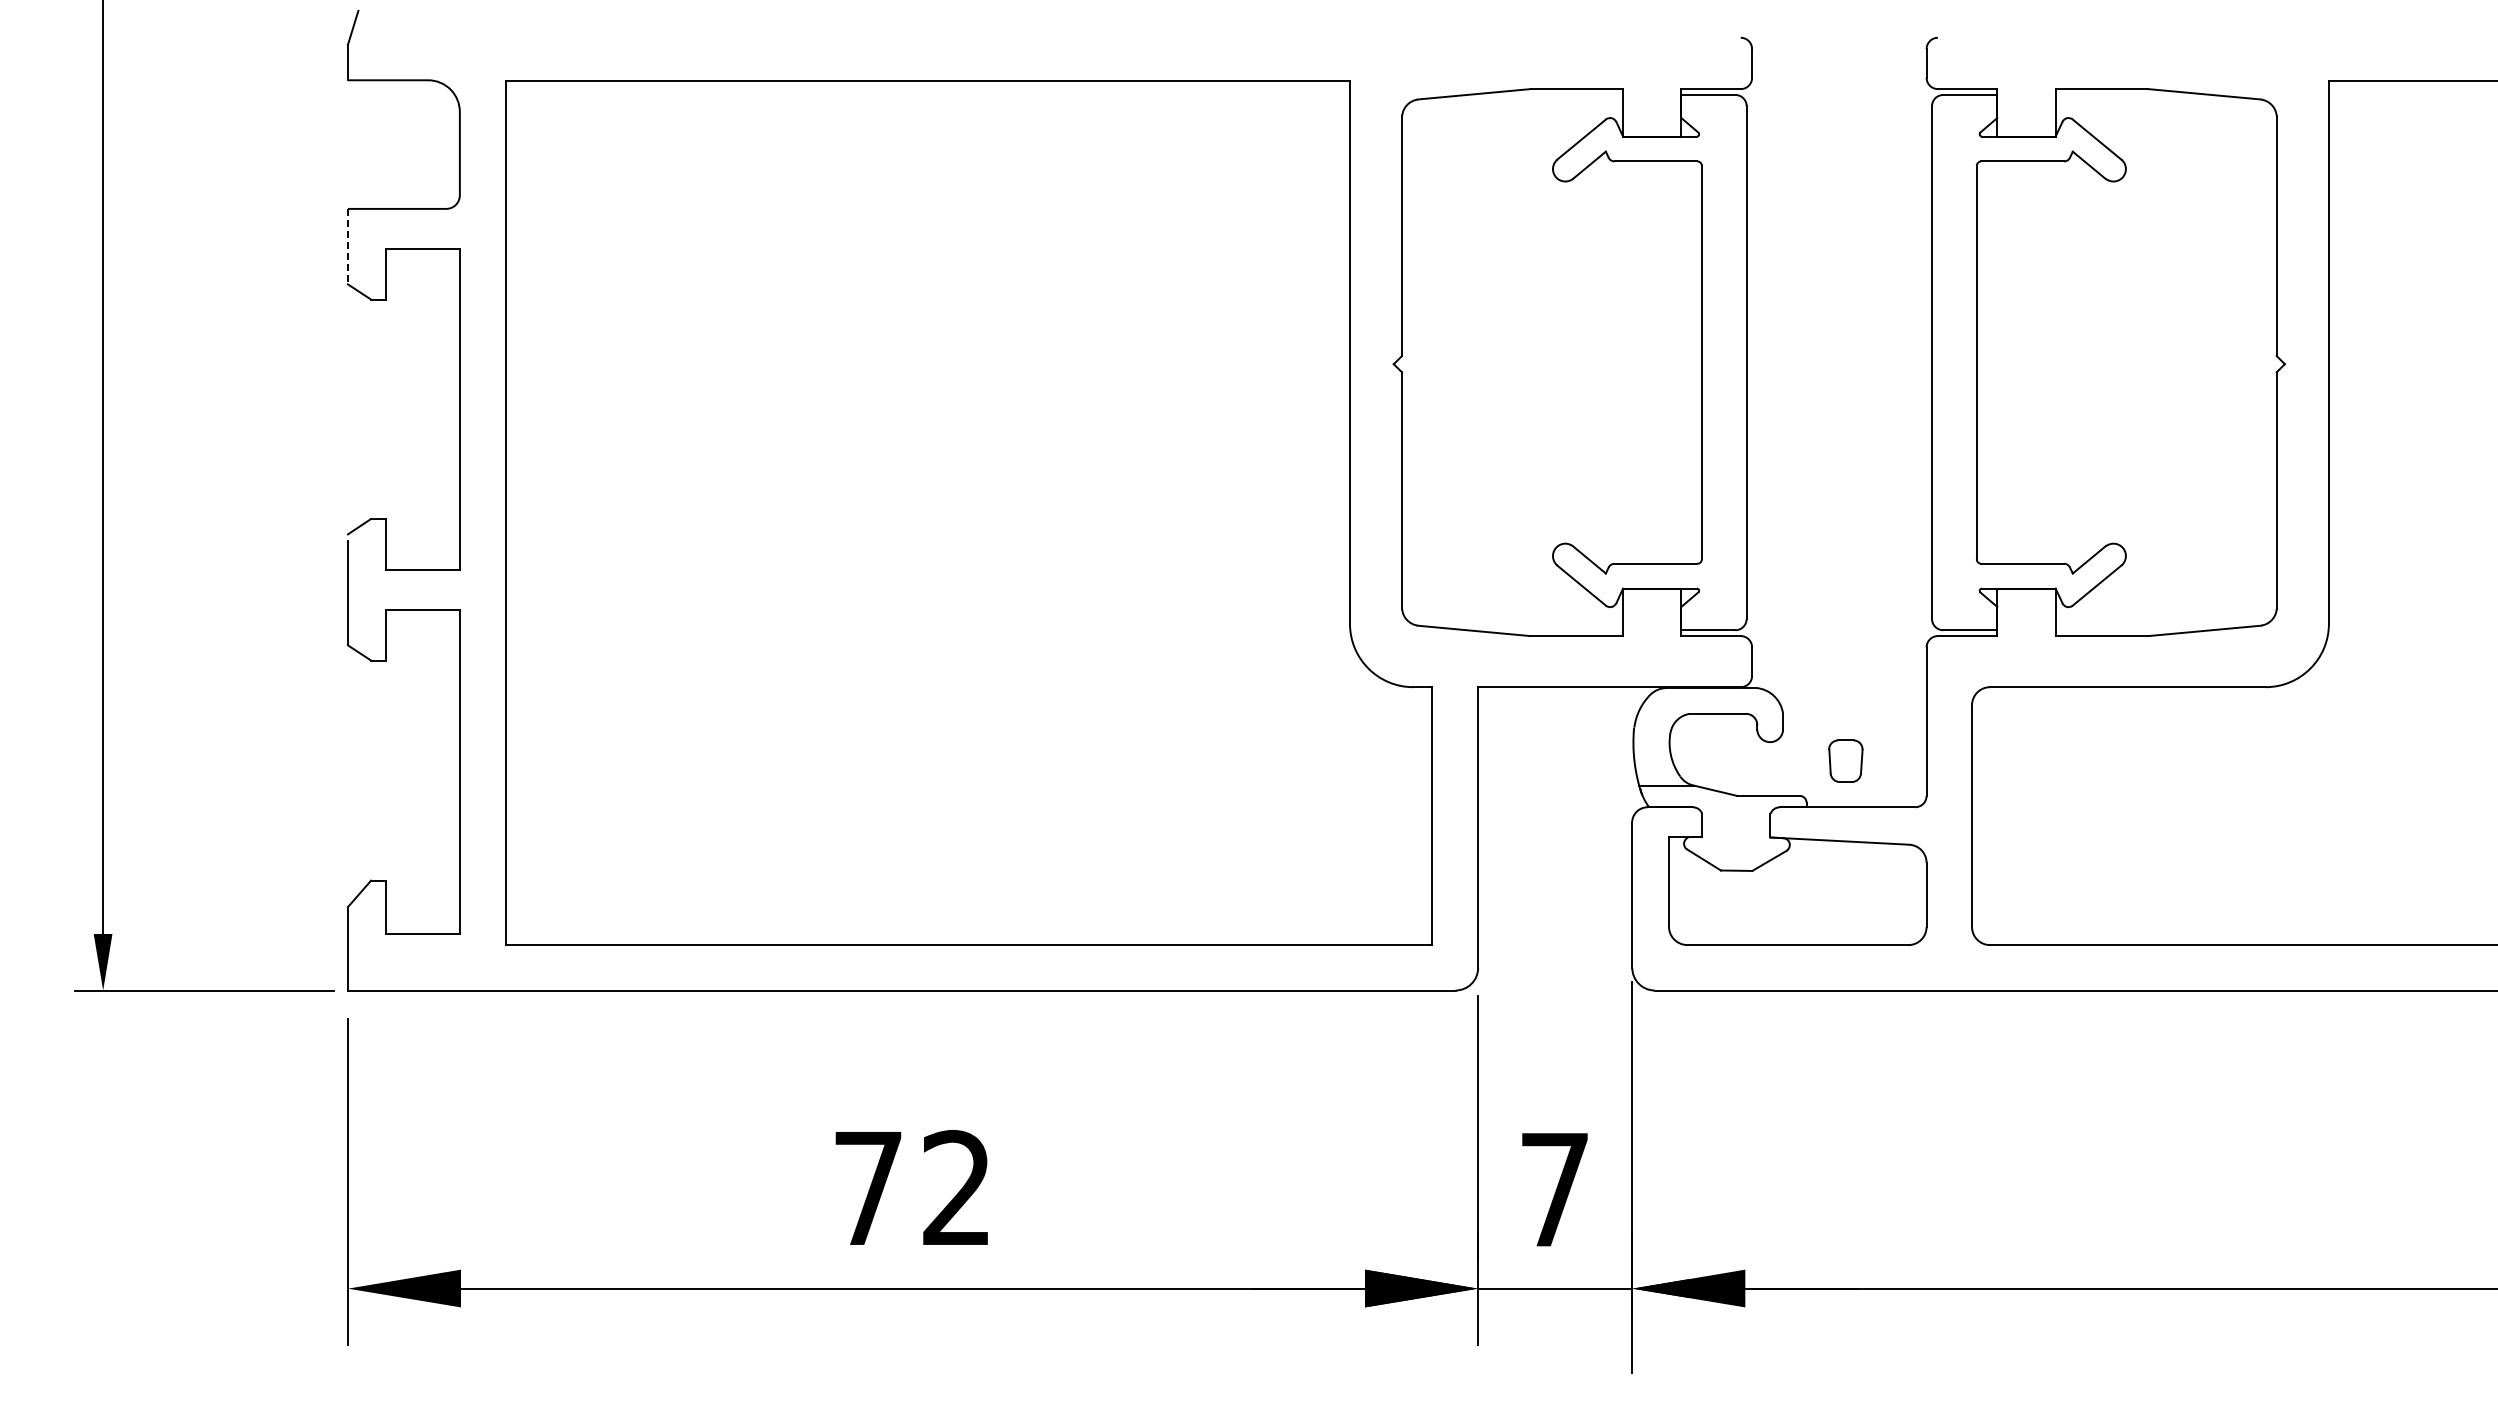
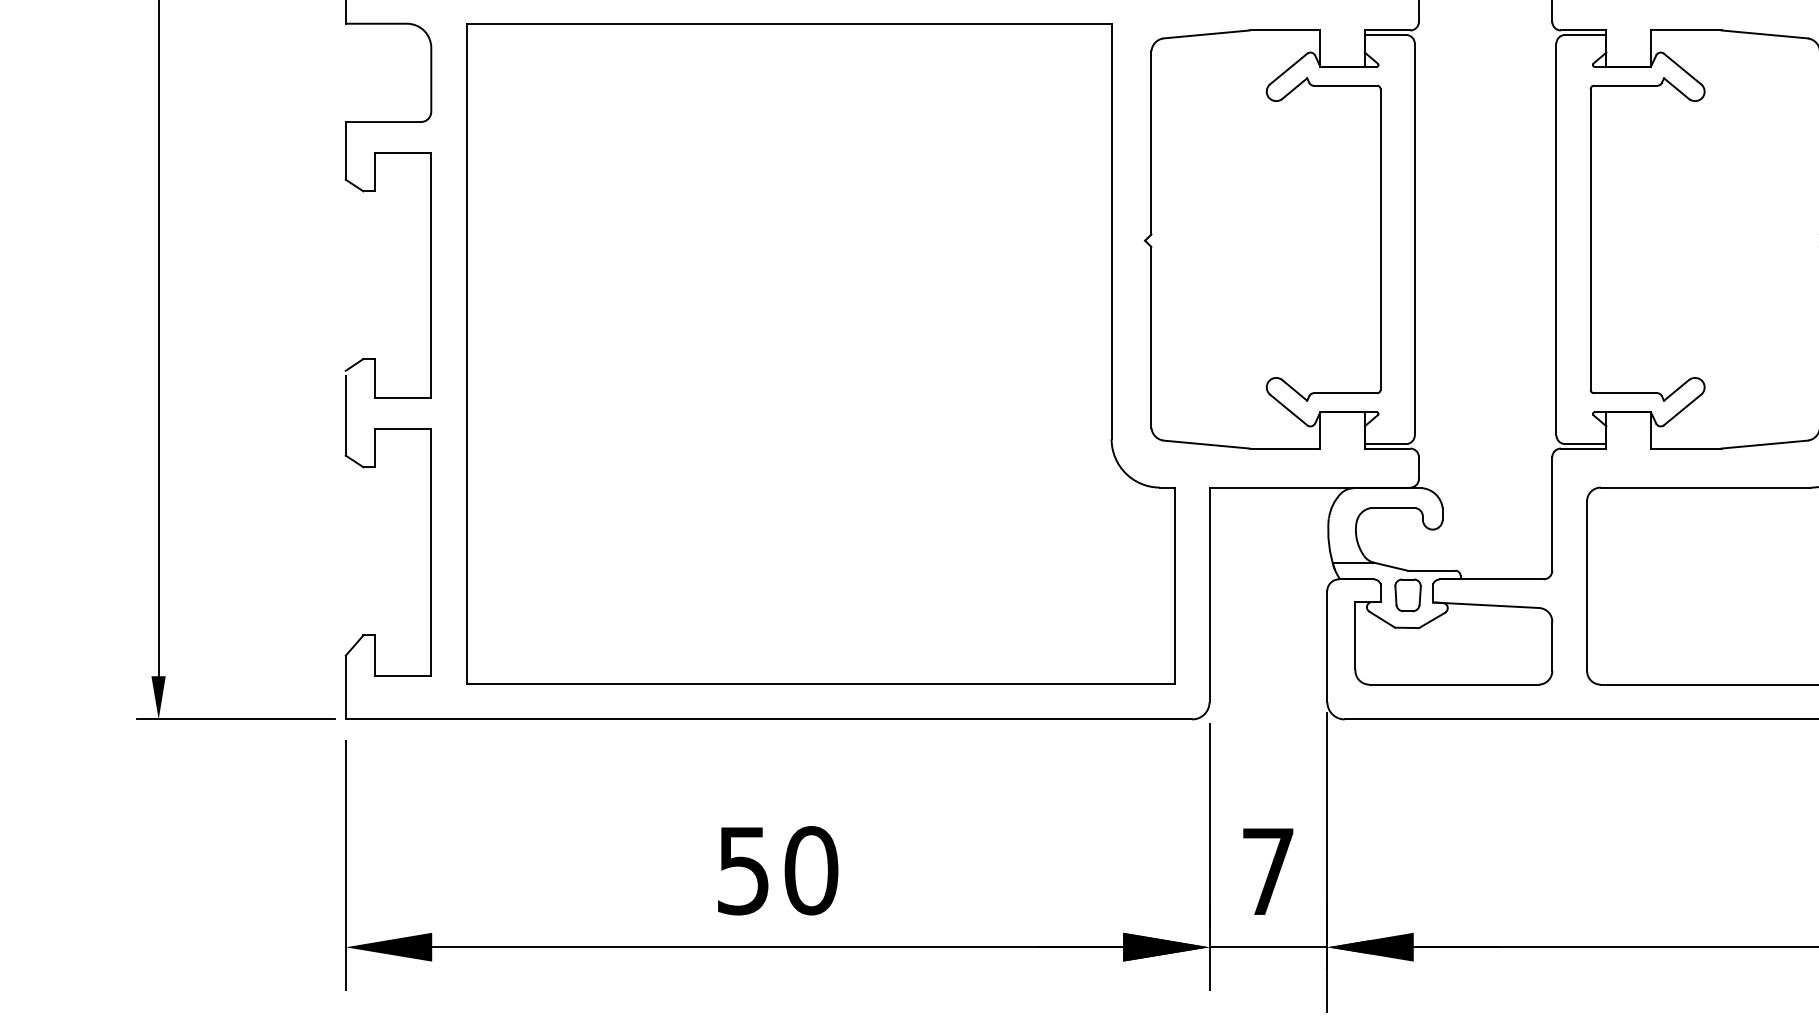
line: (347, 246) -> (345, 150), dashed -> solid
part: (1845, 760) -> (1407, 594), moved
text: (913, 1188) -> (778, 870), 72 -> 50

